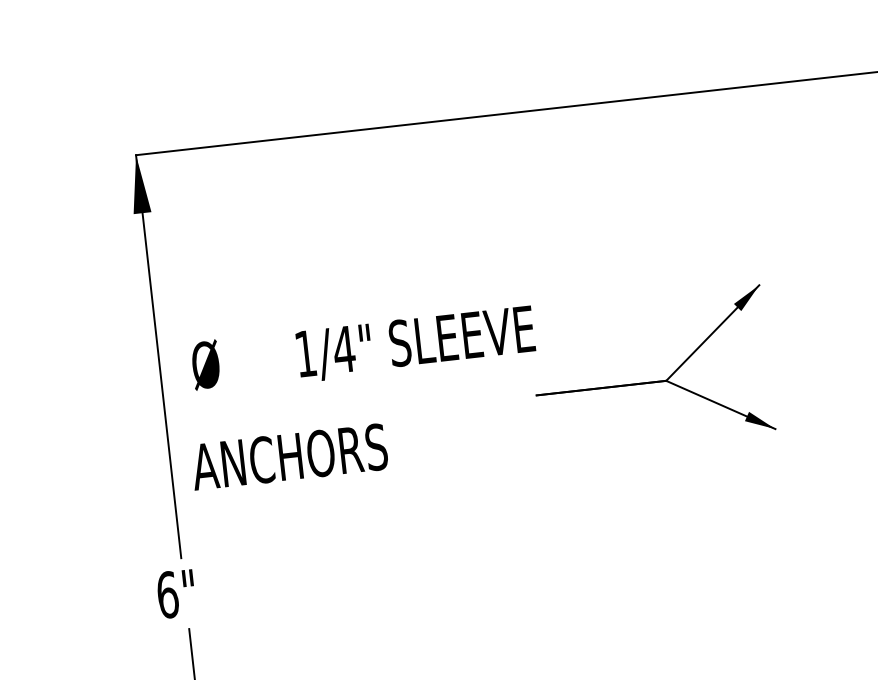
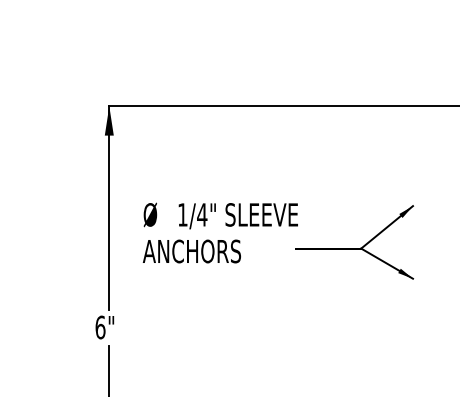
text: (205, 364) -> (150, 214), moved
text: (288, 457) -> (191, 251), moved

